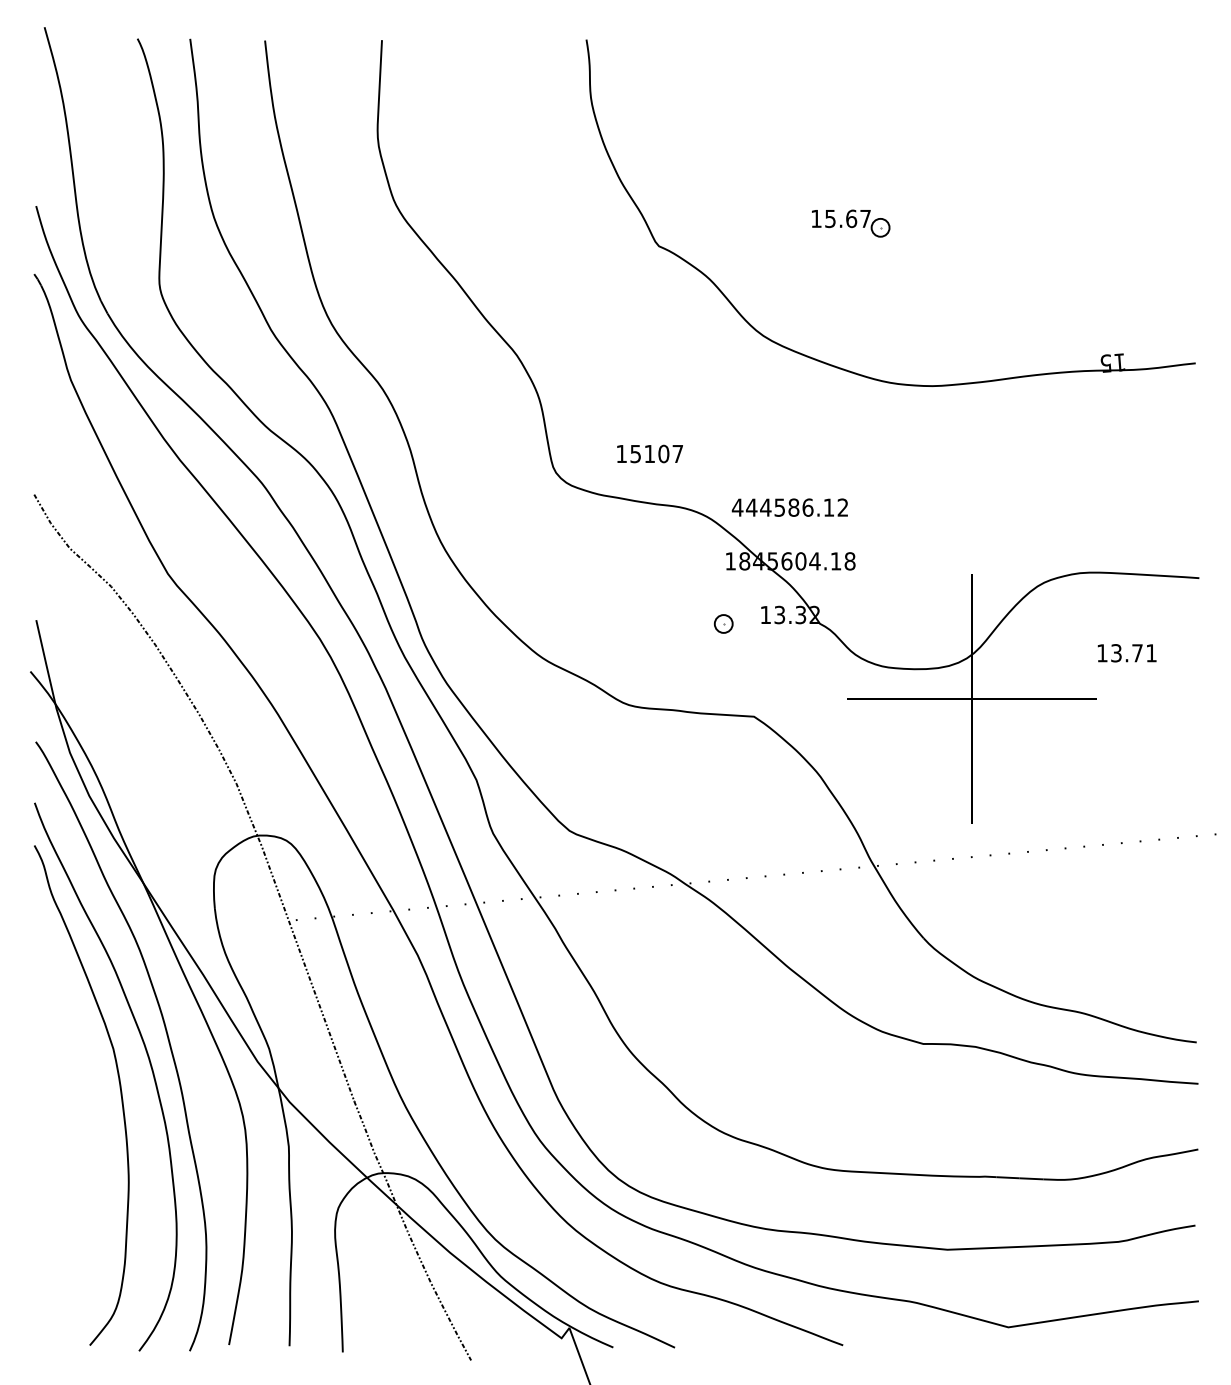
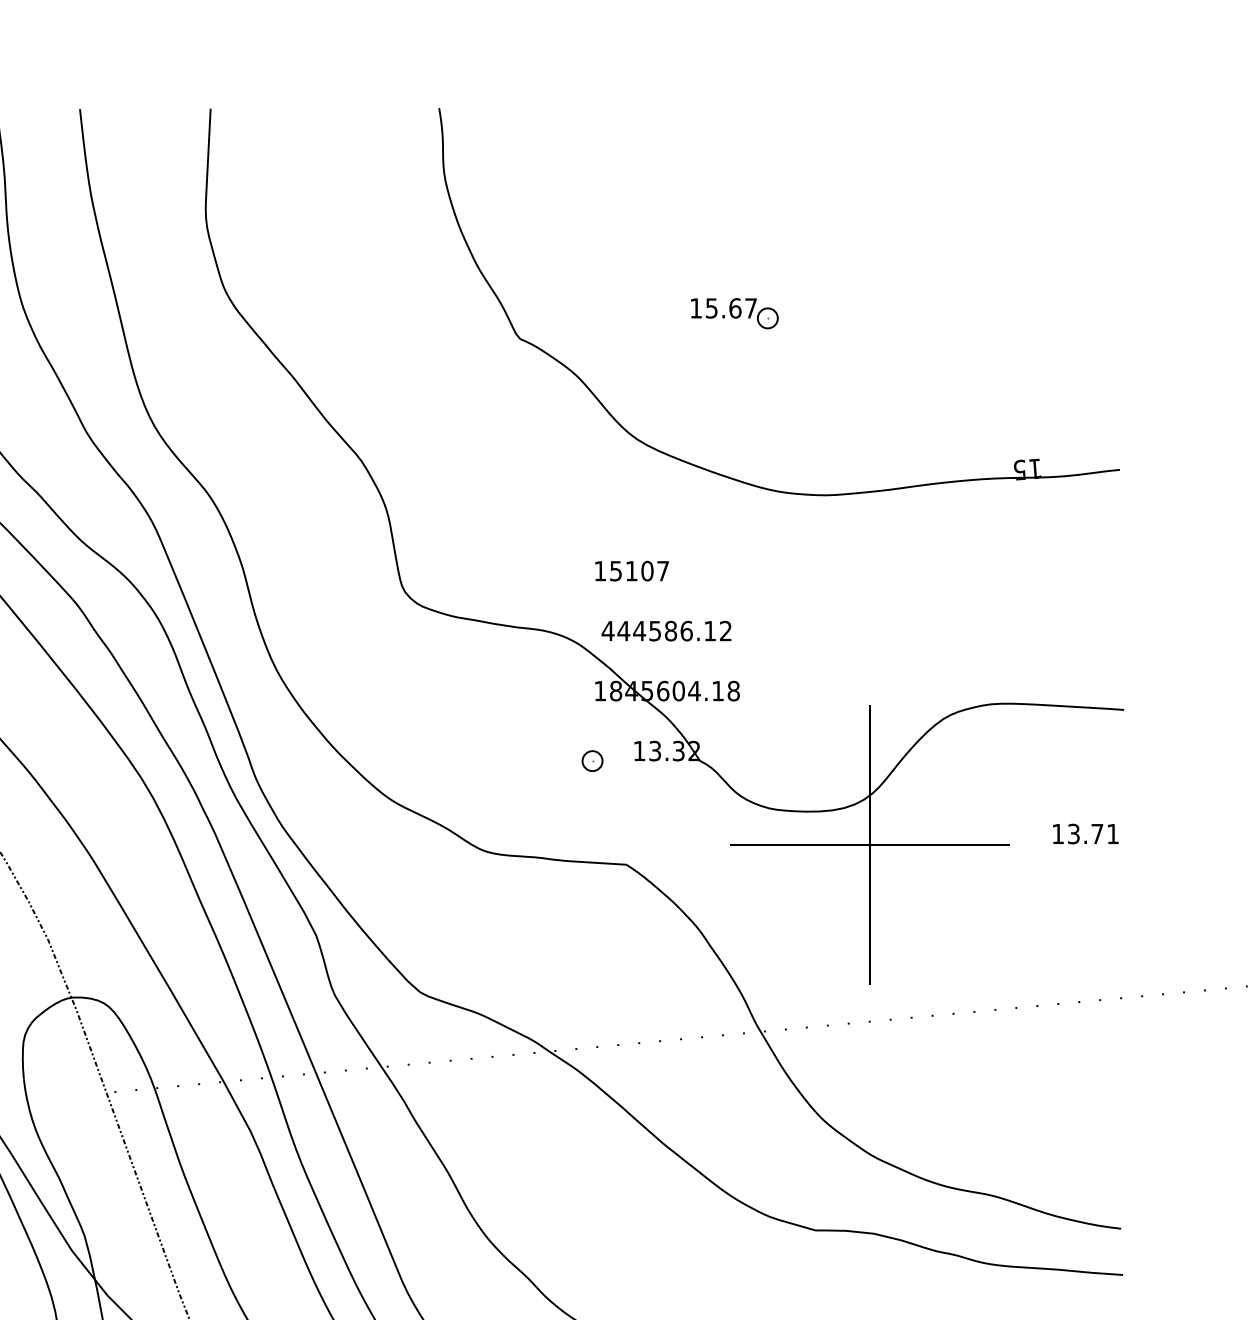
text: (649, 453) -> (631, 570), moved
text: (1126, 653) -> (1085, 834), moved

